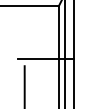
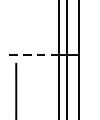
line: (38, 59) -> (33, 55), solid -> dashed

